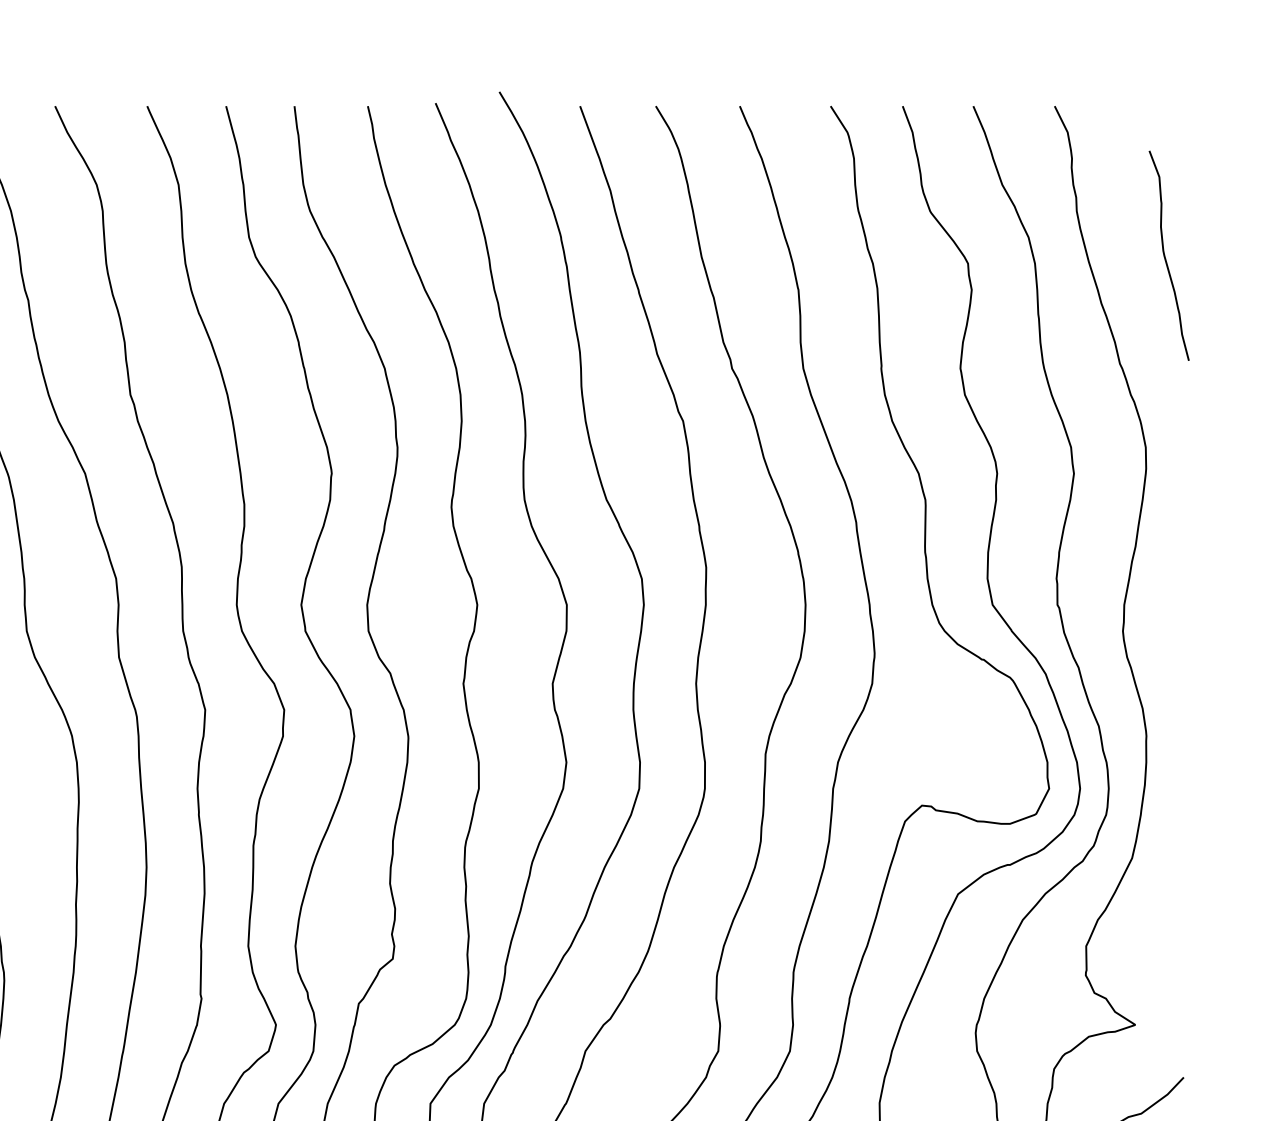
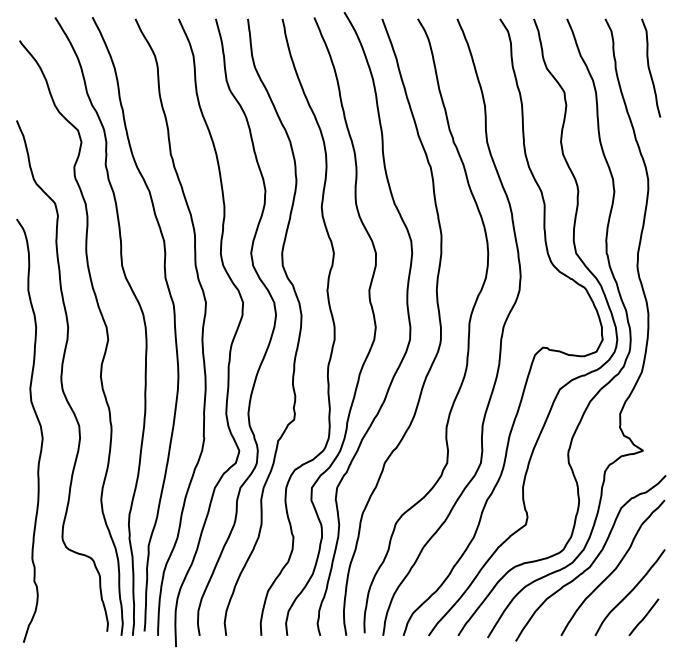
curve: (1165, 254) -> (649, 67), moved

